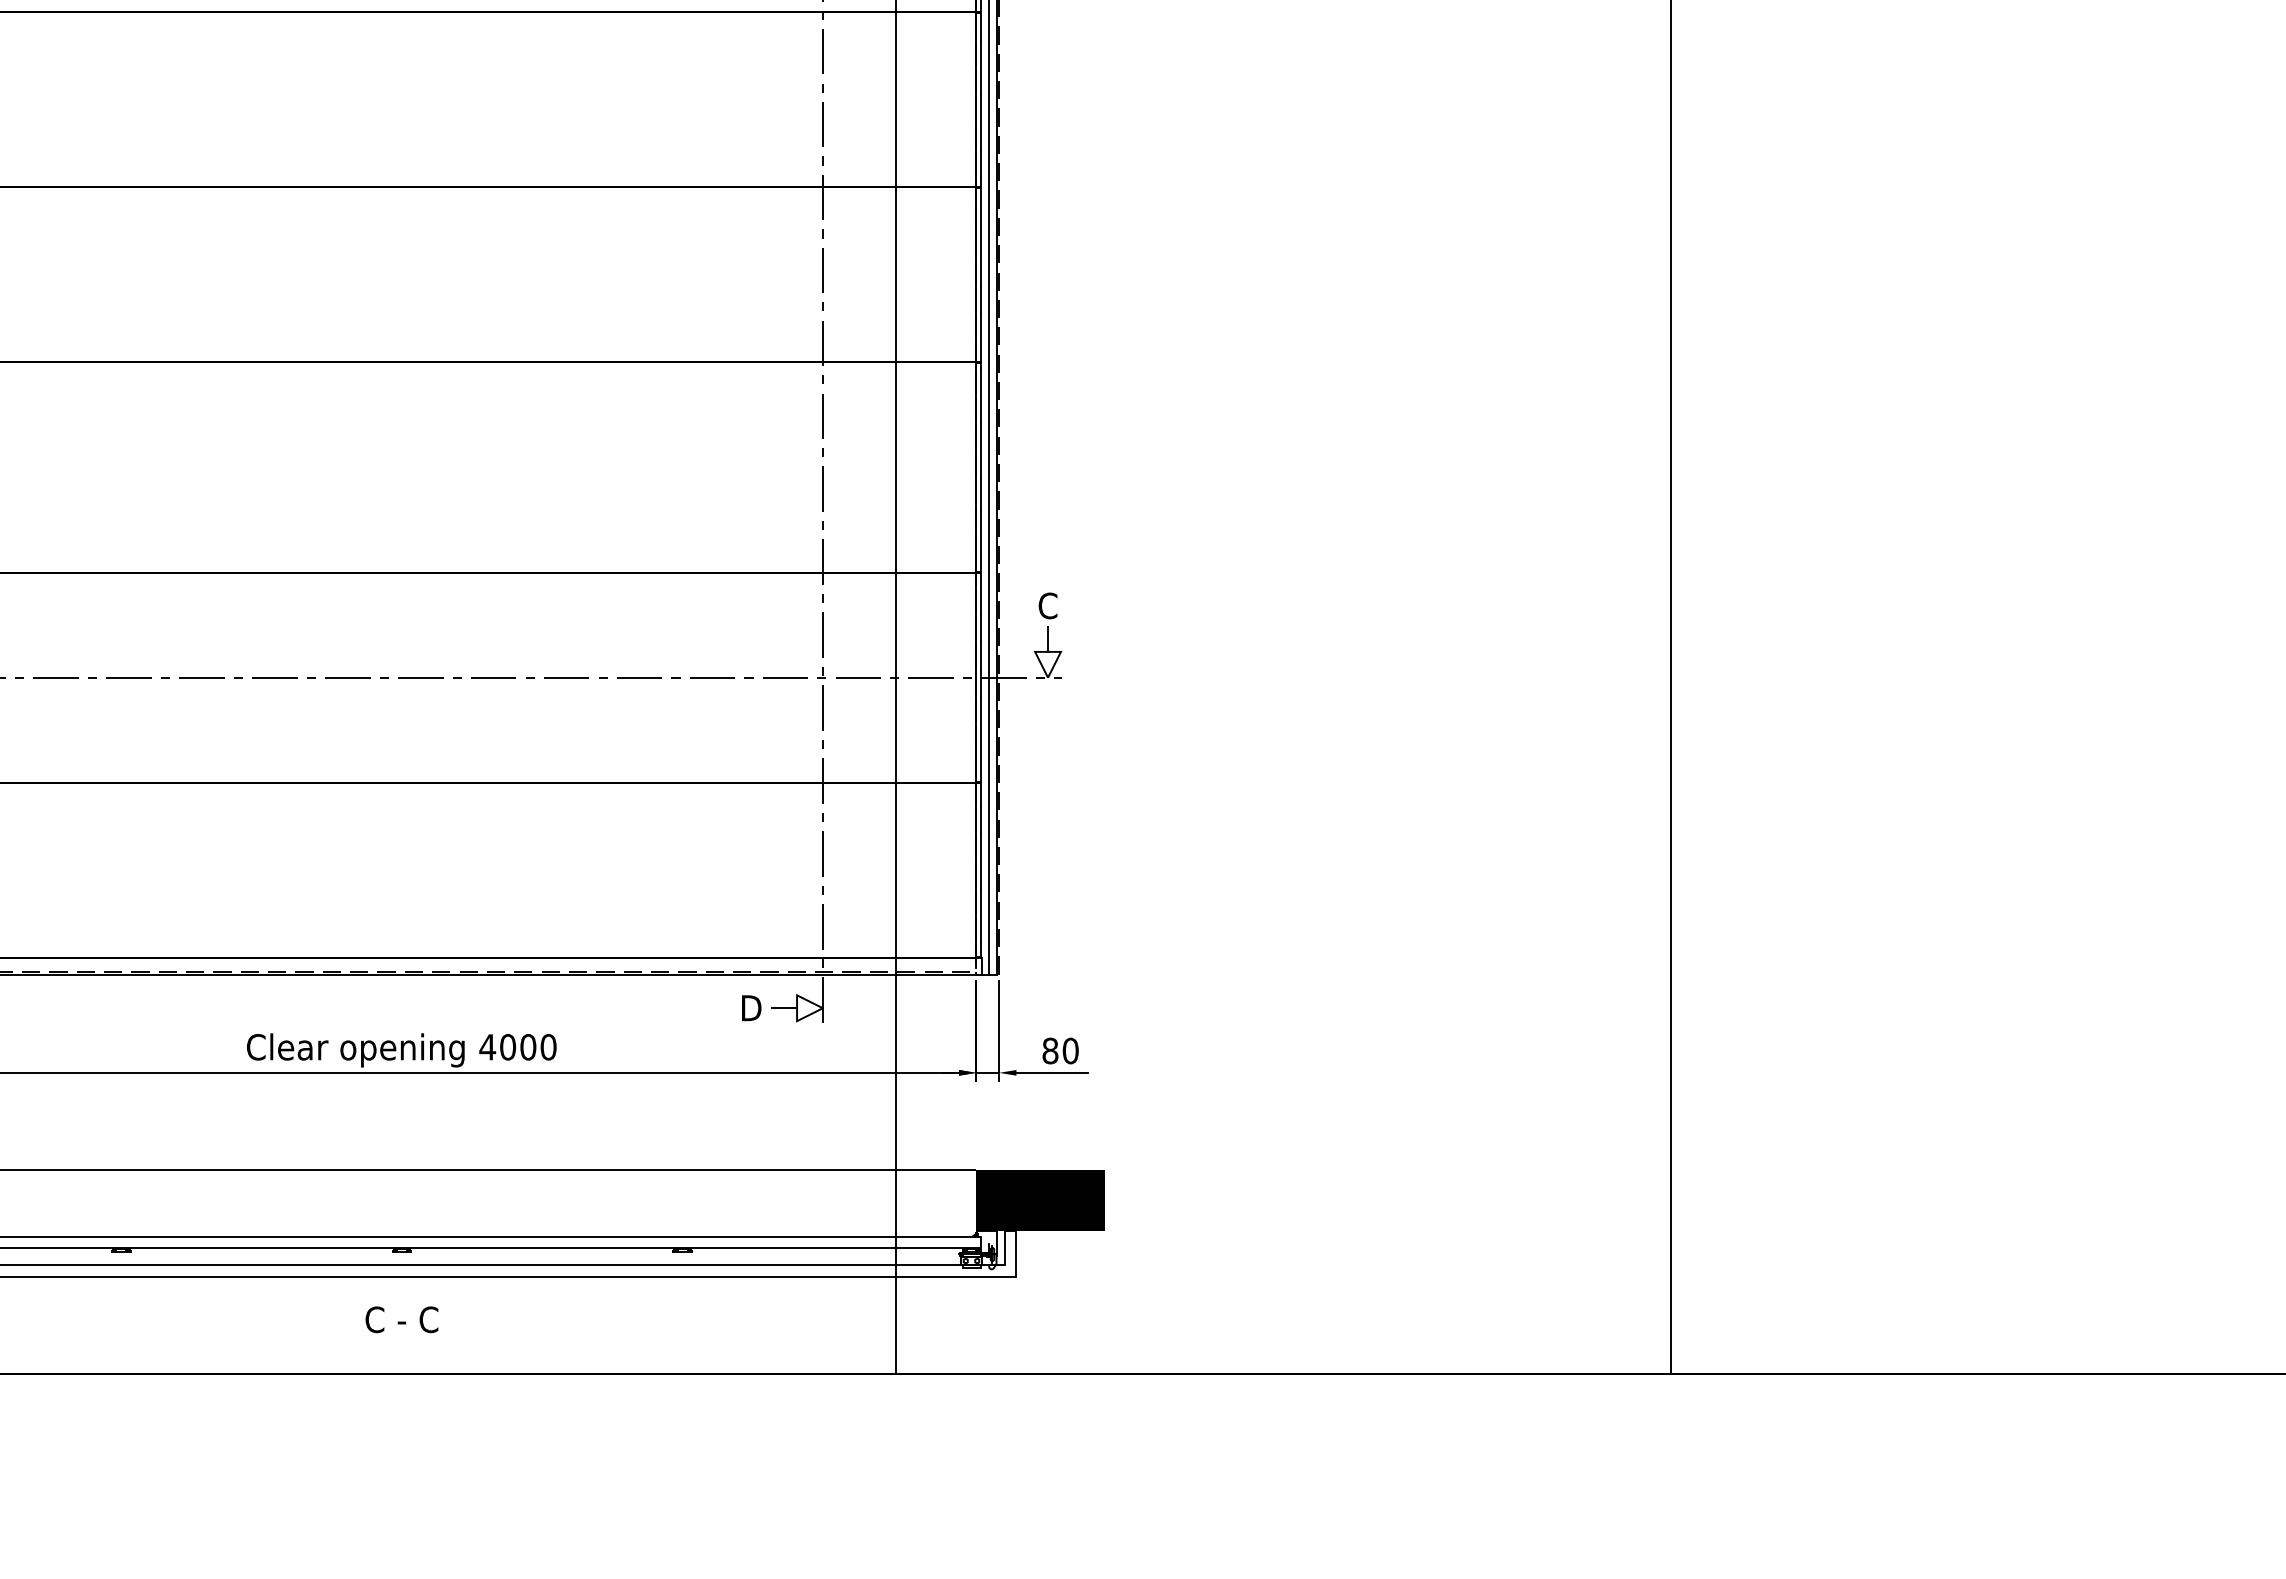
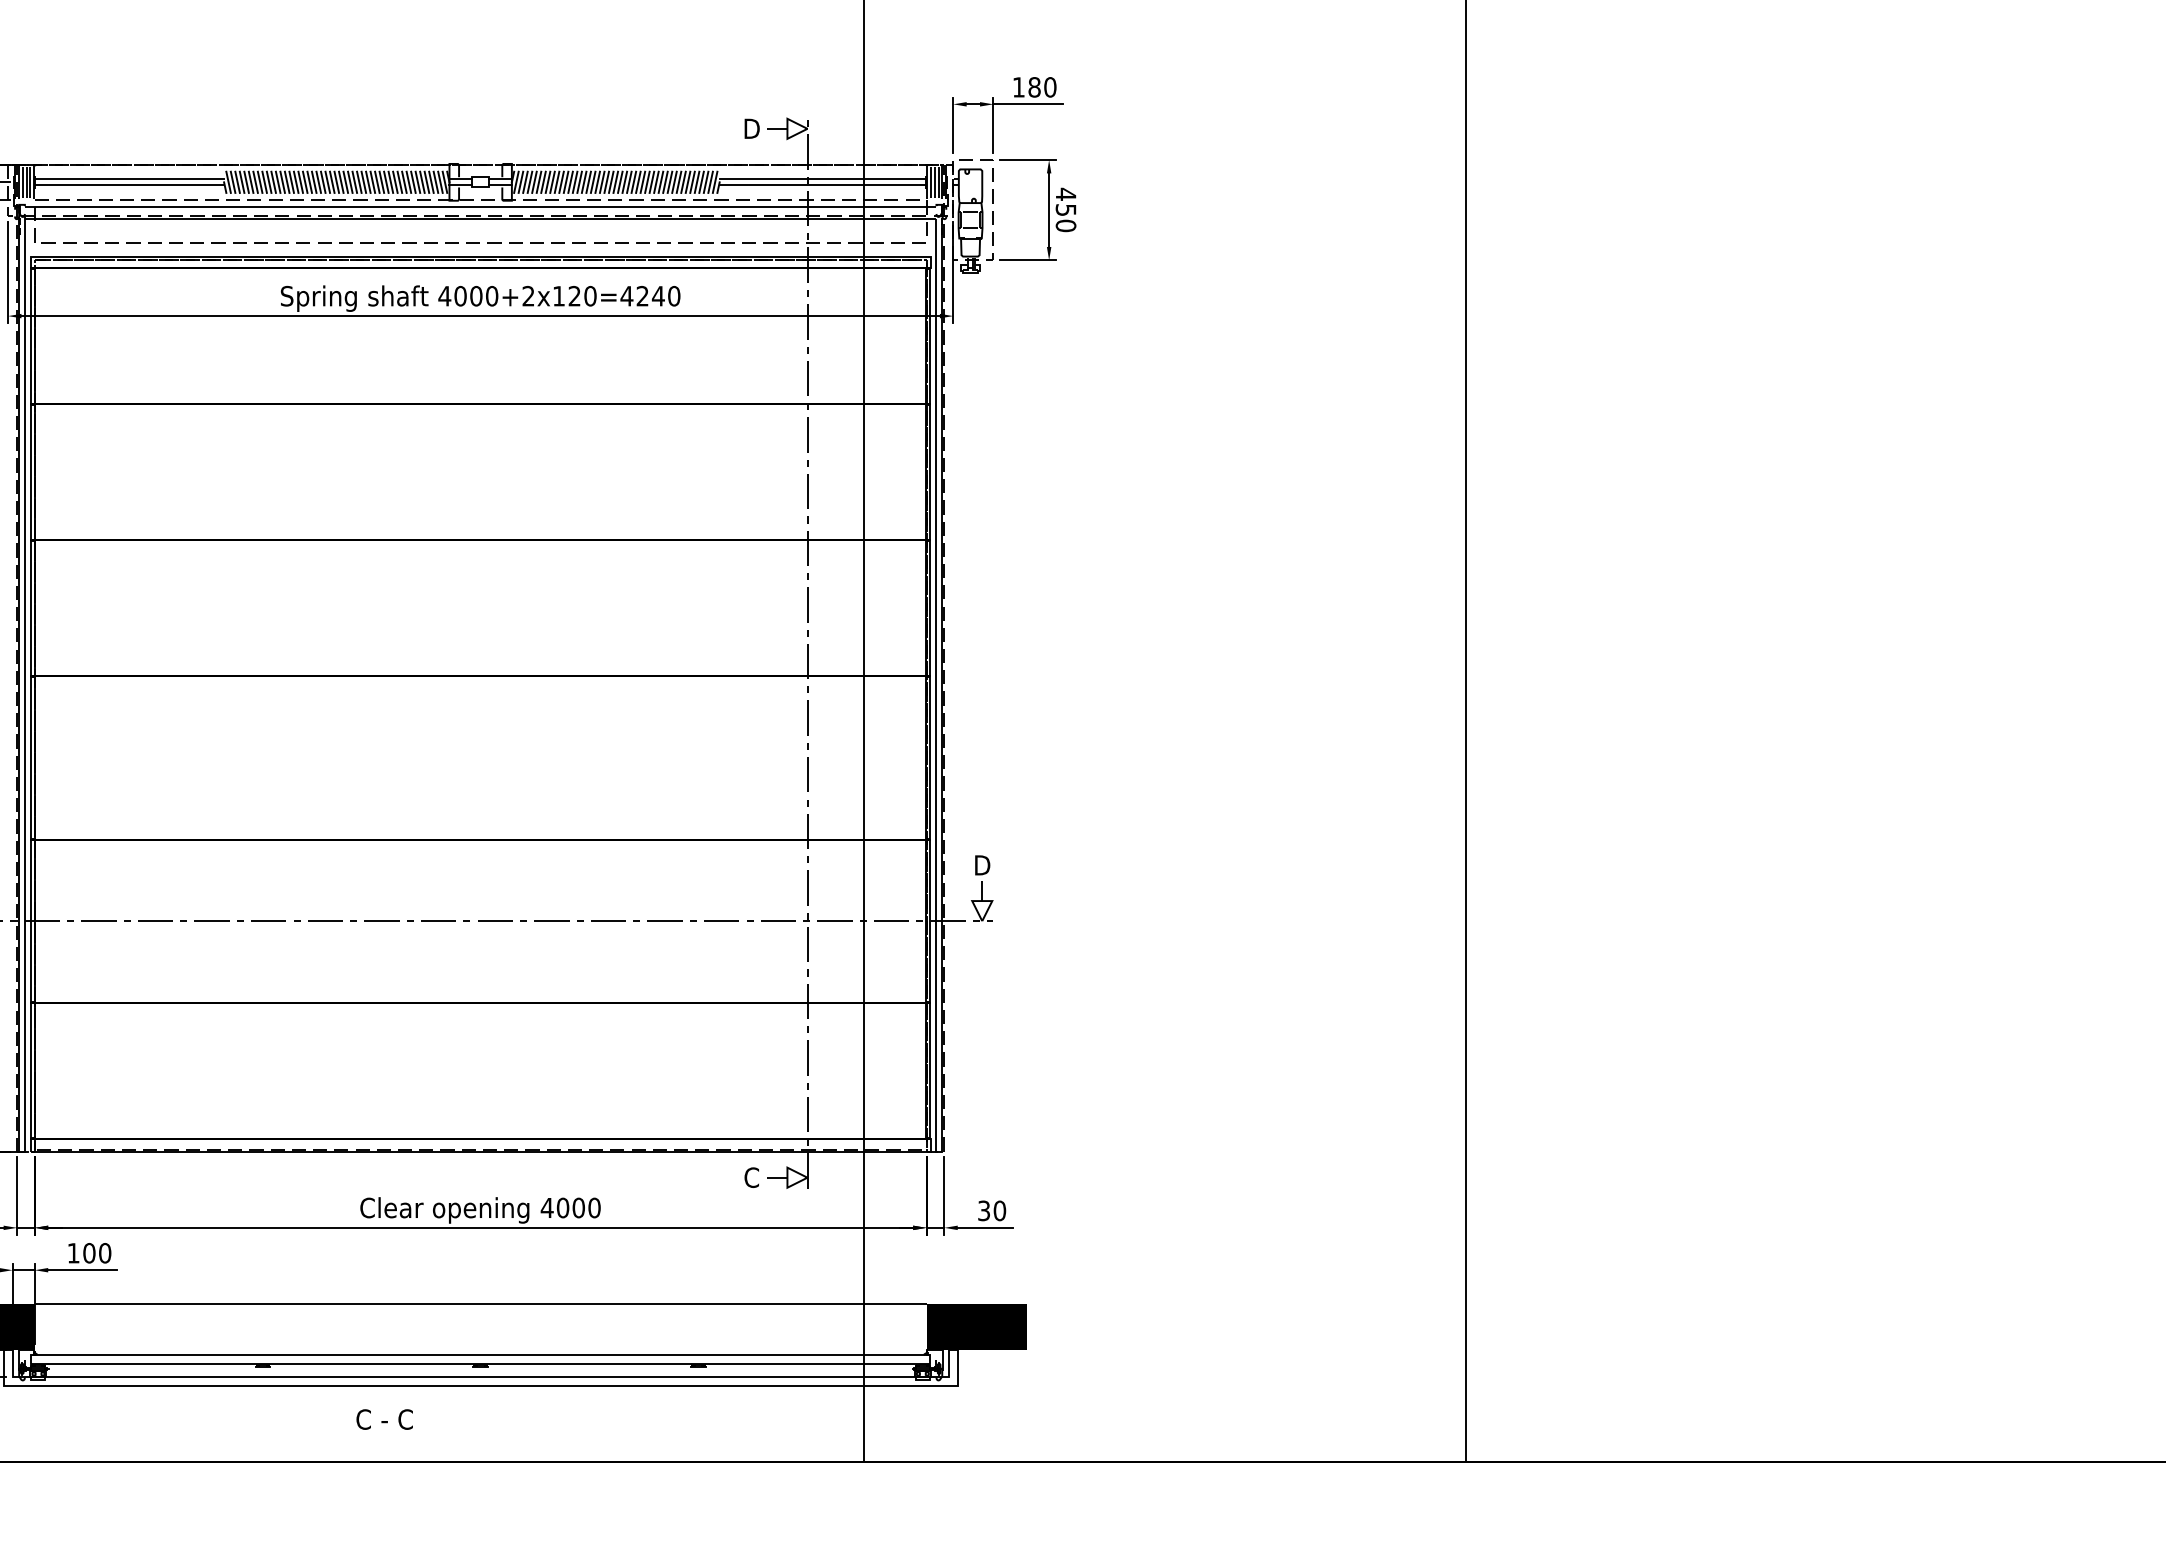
text: (1048, 606) -> (982, 865), C -> D
text: (750, 1007) -> (751, 1177), D -> C
text: (1050, 1050) -> (984, 1210), 80 -> 30
text: (401, 1319) -> (384, 1419), moved

